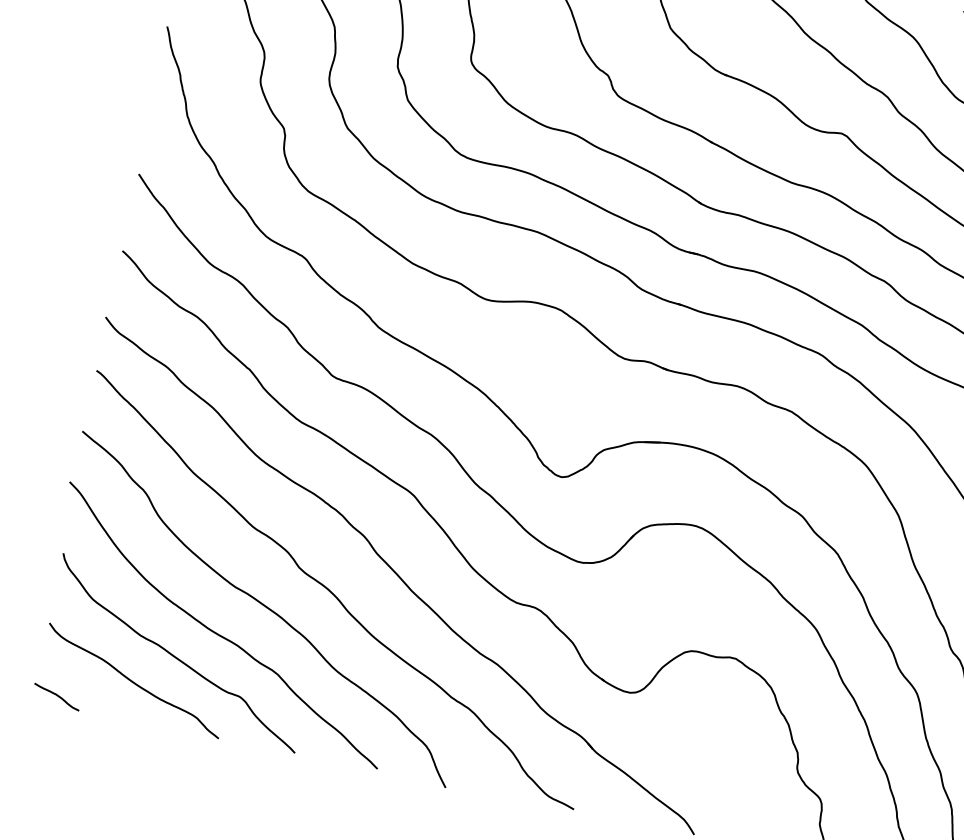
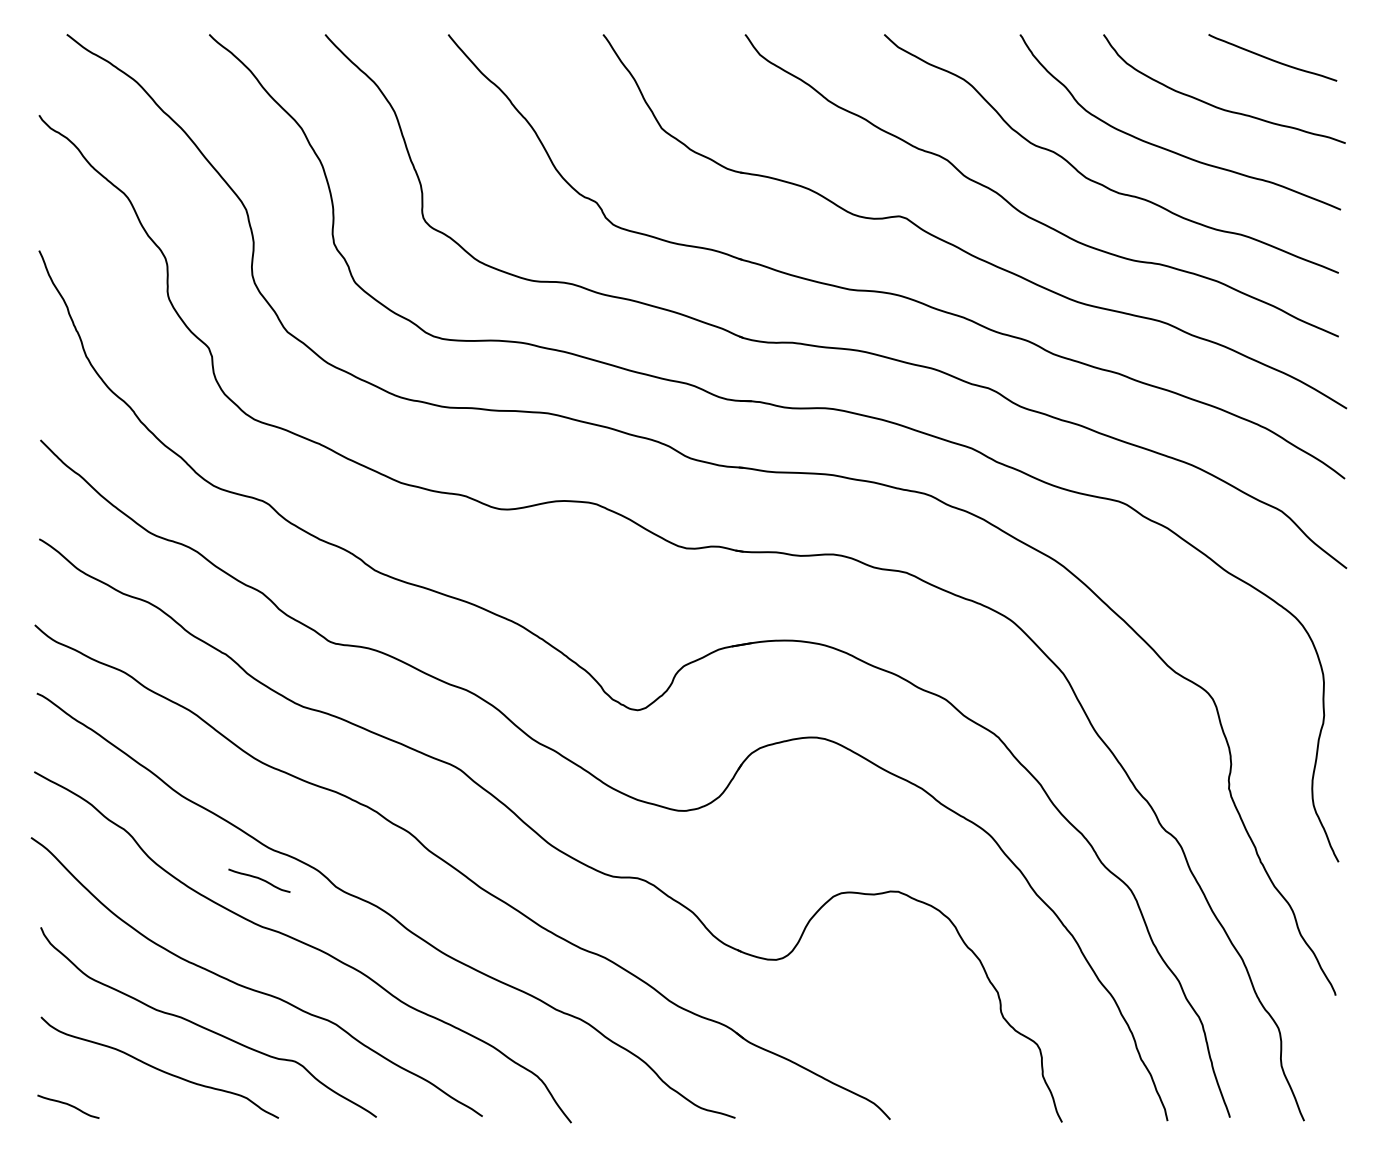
curve: (240, 549) -> (259, 879), added

